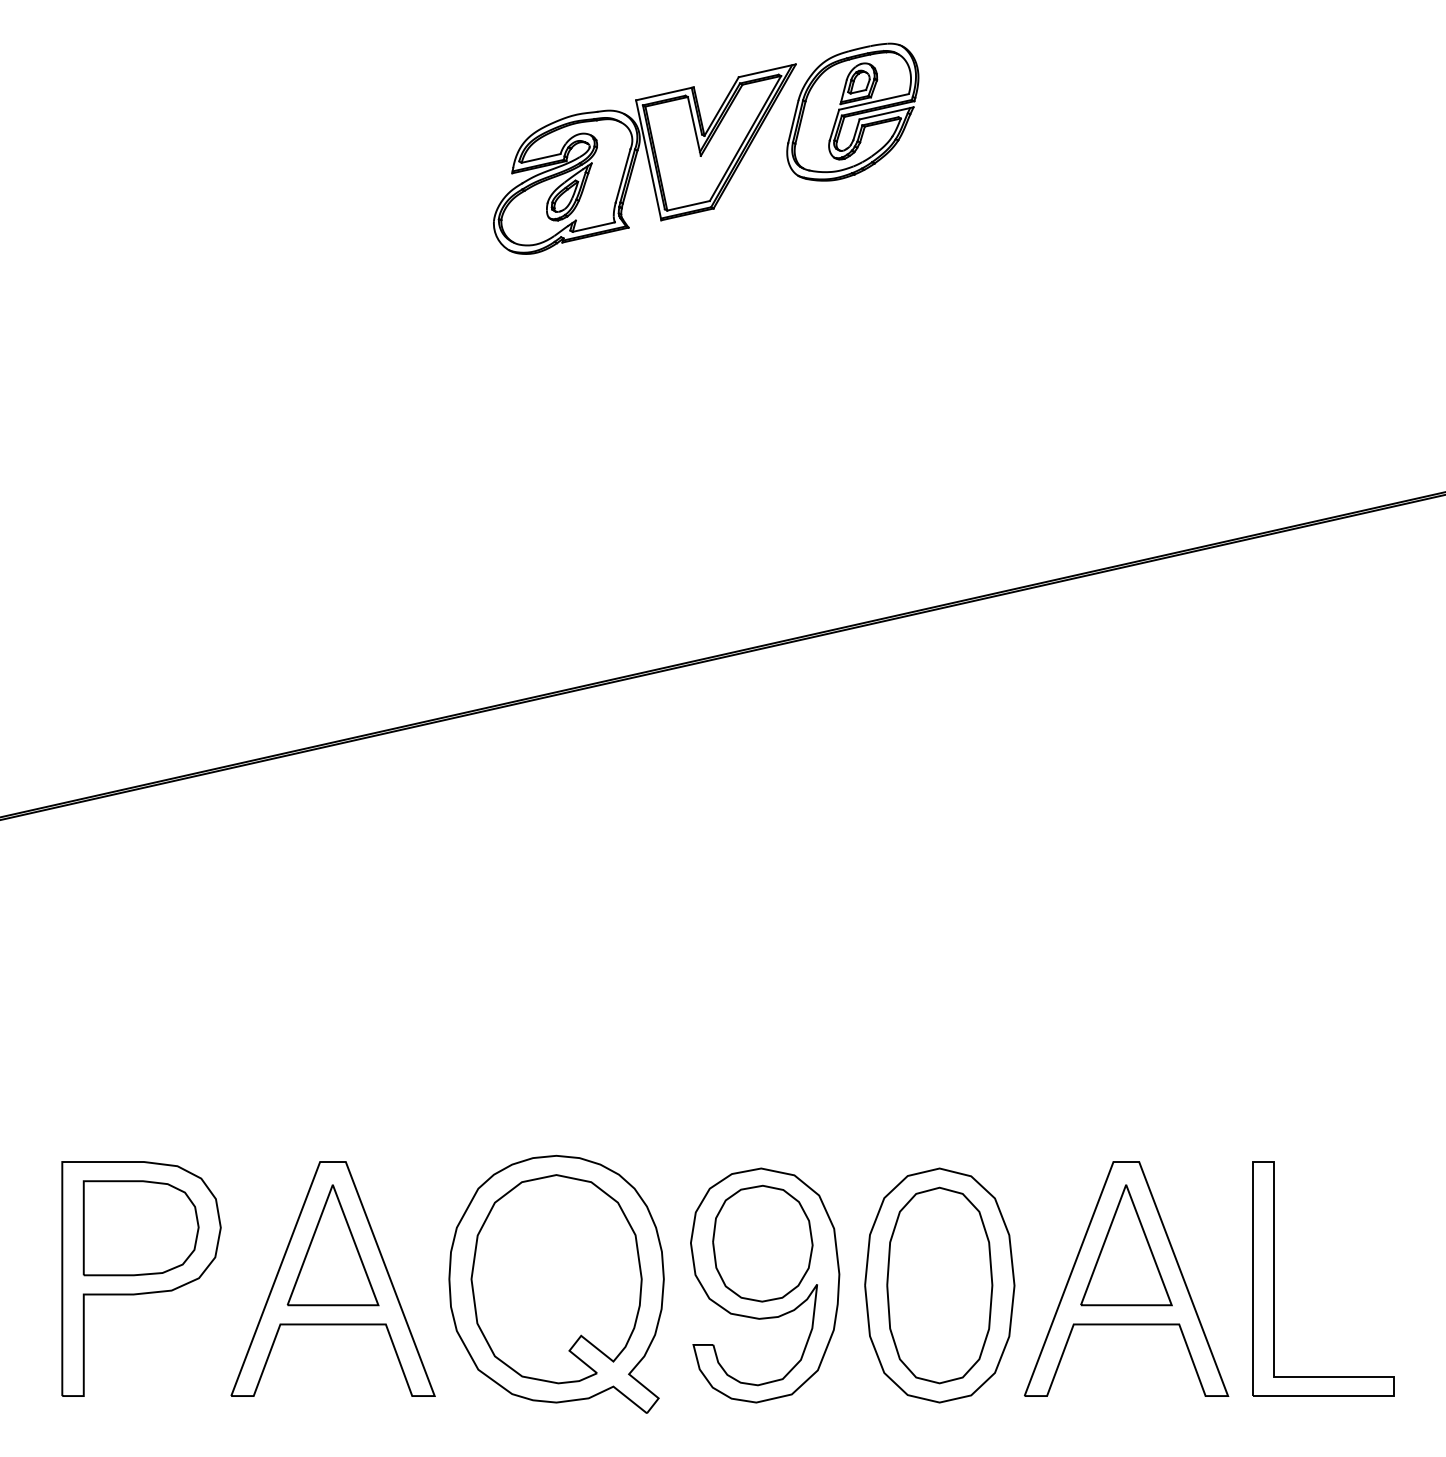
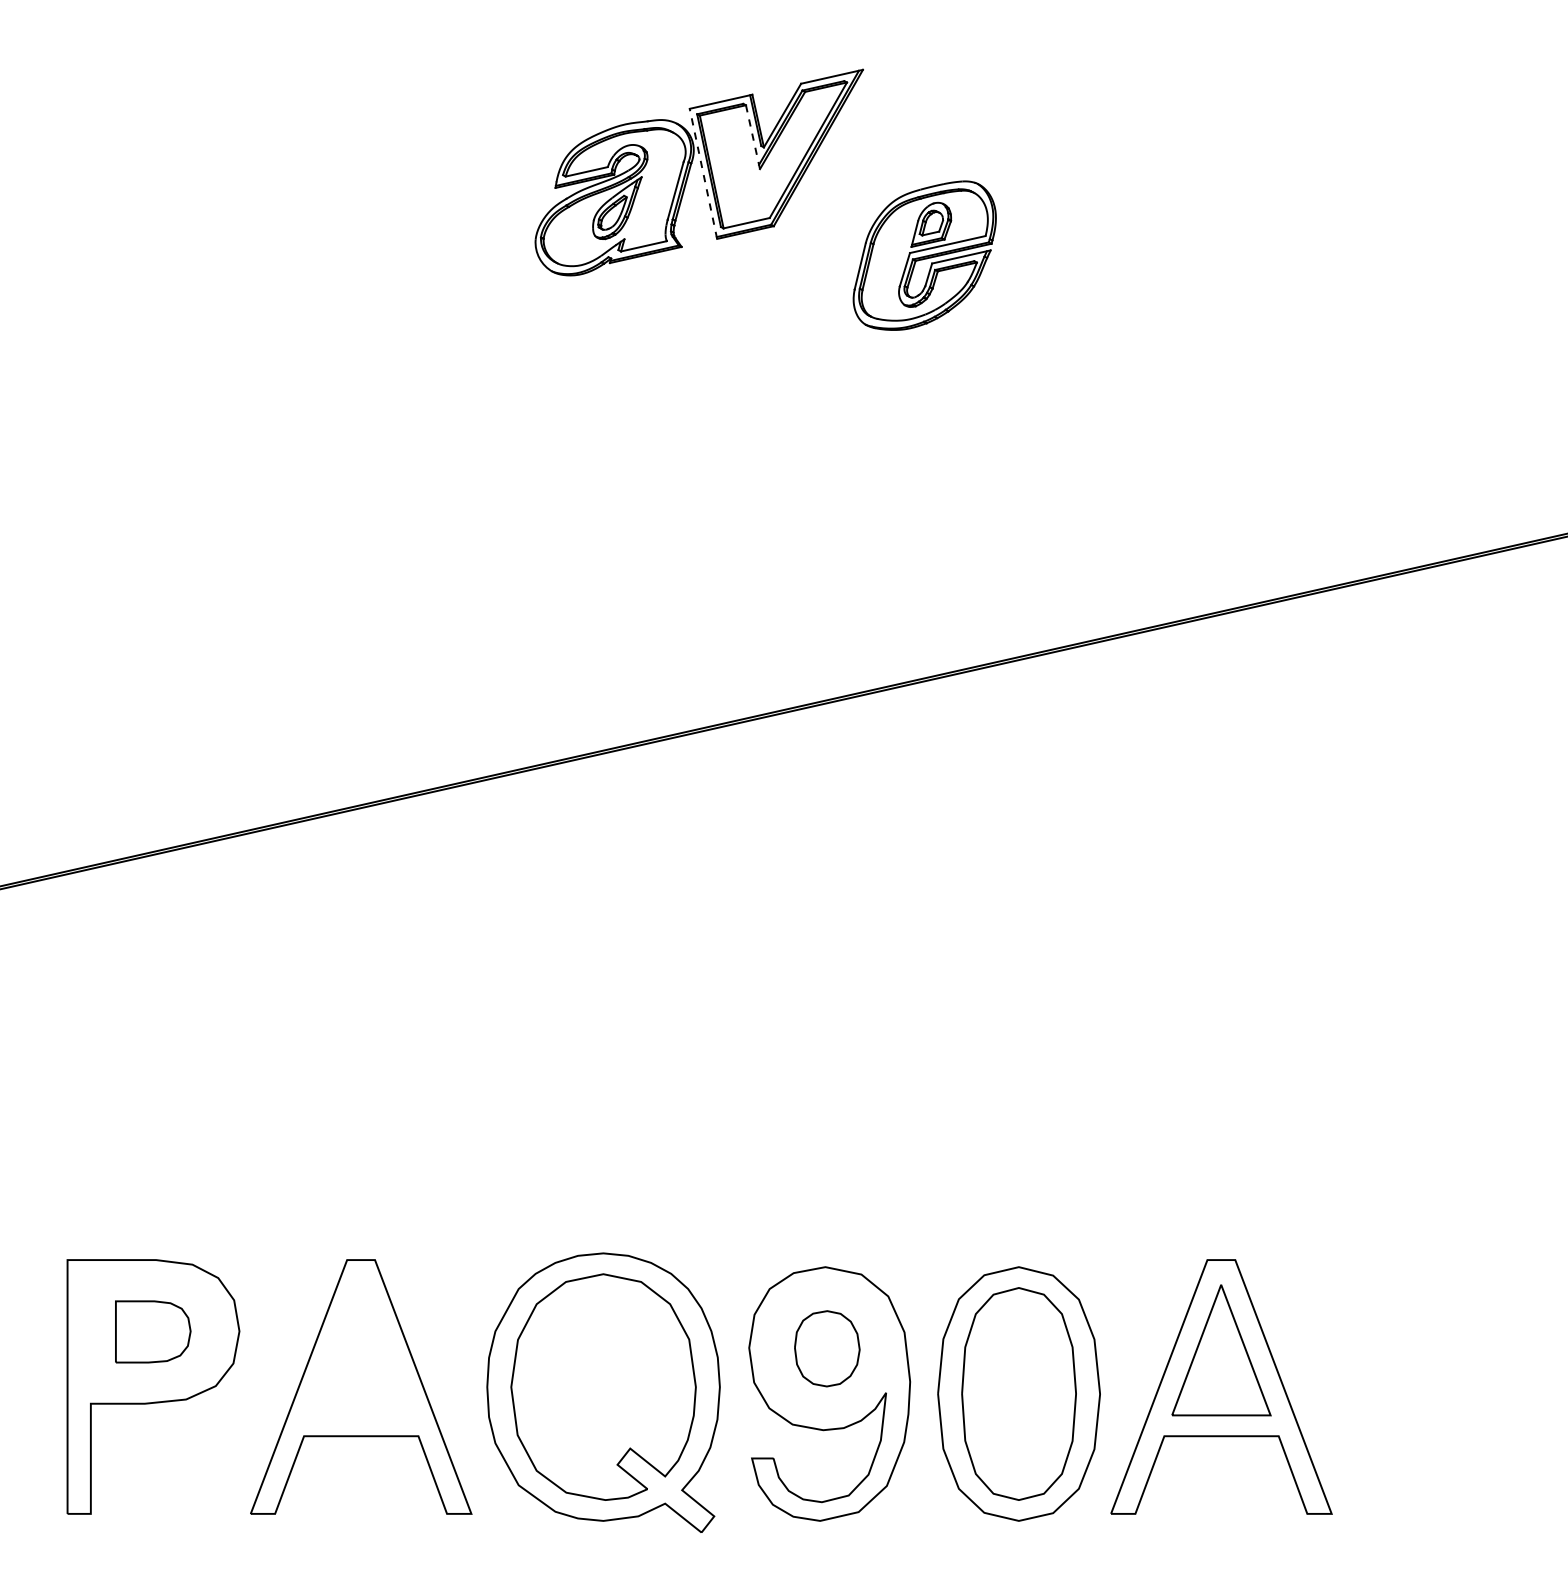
part: (852, 112) -> (924, 255), moved
line: (693, 126) -> (752, 137), solid -> dashed
line: (648, 159) -> (703, 173), solid -> dashed
part: (141, 1227) -> (153, 1331), size x0.6
part: (763, 1243) -> (827, 1348), size x0.6
part: (333, 1245) -> (361, 1350), removed
part: (1274, 1278) -> (1382, 1386), removed

